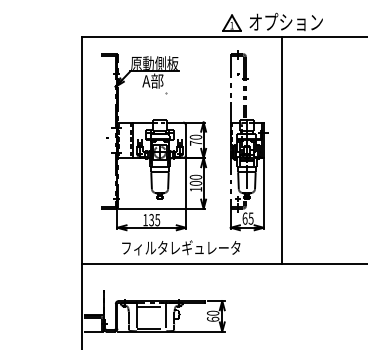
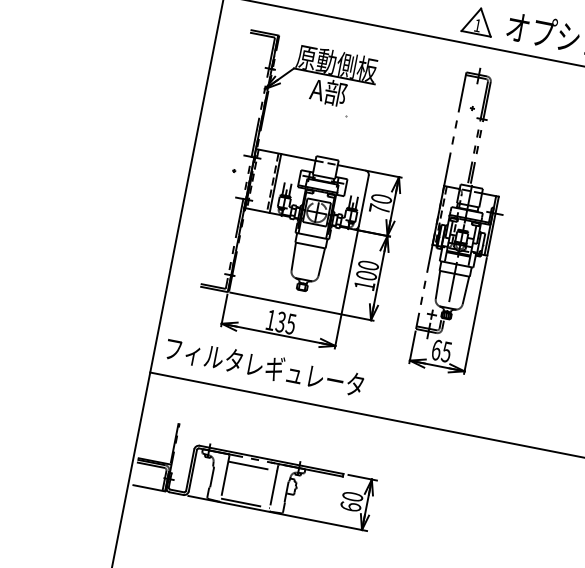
line: (282, 150) -> (520, 249), removed
text: (181, 247) -> (265, 366), moved

